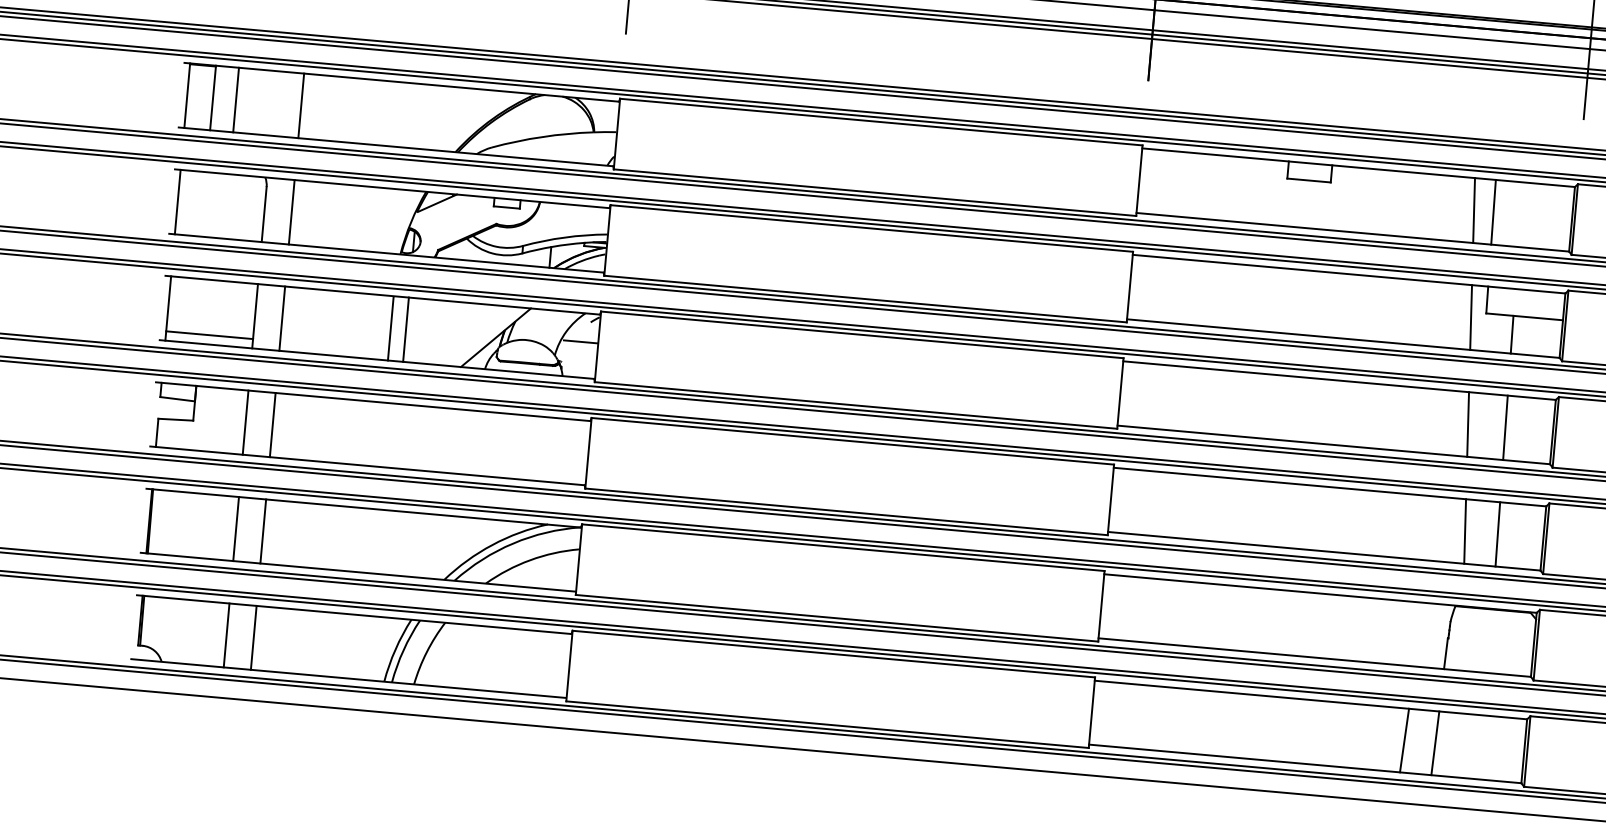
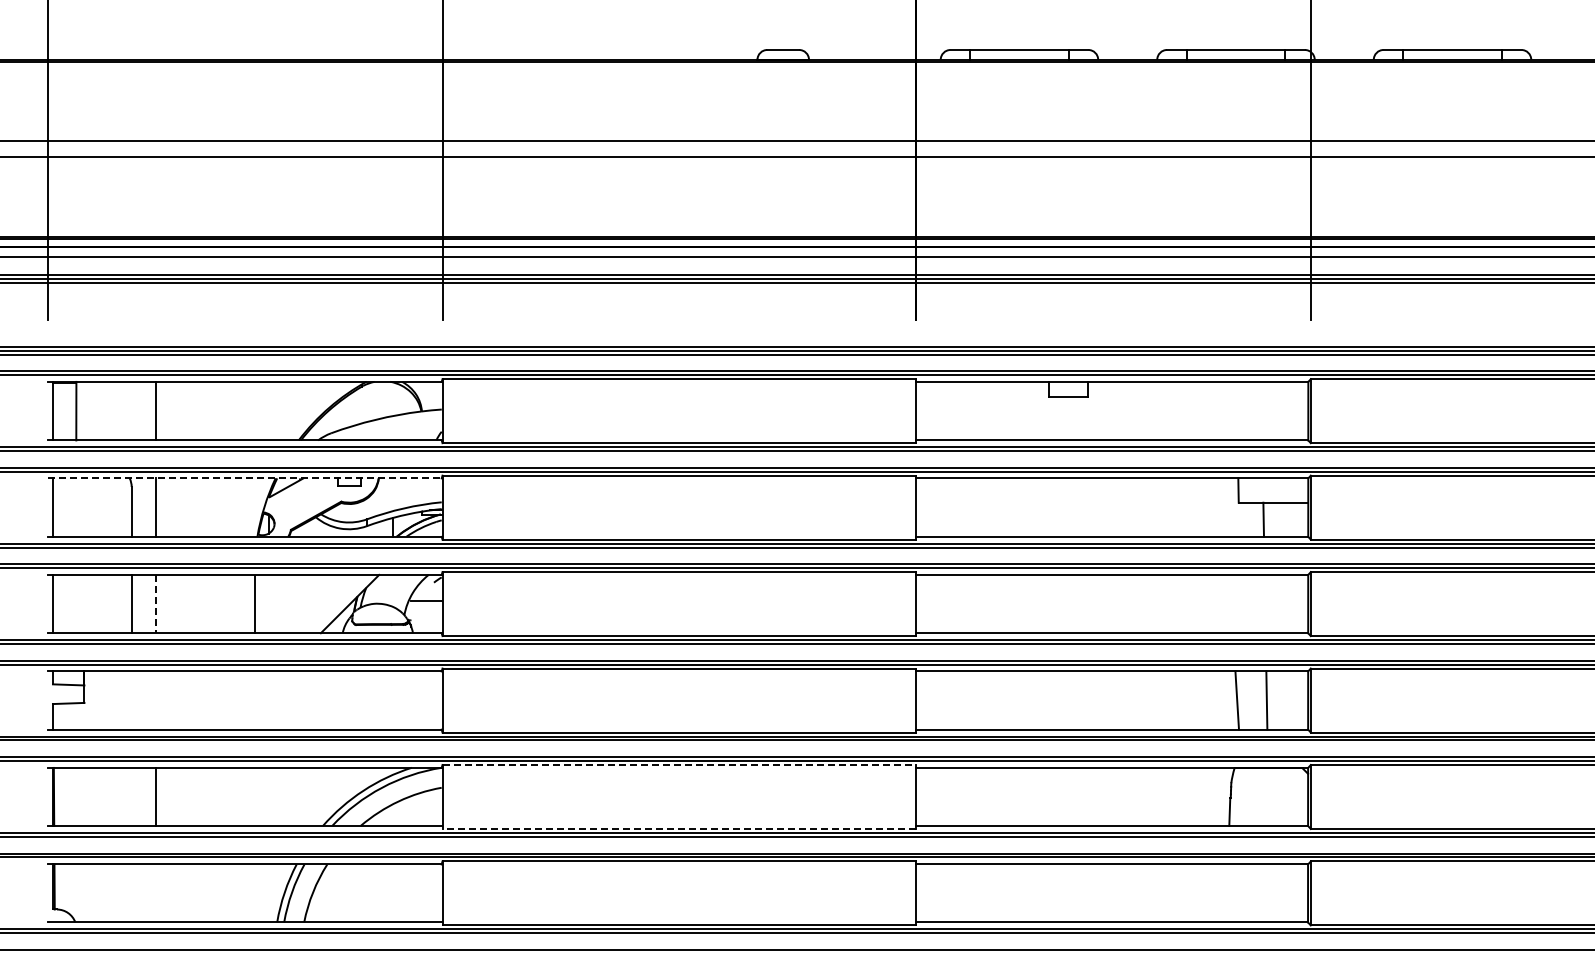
line: (236, 99) -> (97, 410), removed
line: (391, 188) -> (244, 478), solid -> dashed
line: (1474, 209) -> (1219, 410), removed
line: (1492, 211) -> (1236, 410), removed
line: (1471, 317) -> (1225, 507), removed
line: (282, 319) -> (156, 604), solid -> dashed
line: (406, 329) -> (268, 603), removed
line: (208, 334) -> (91, 624), removed
line: (245, 422) -> (131, 700), removed
line: (1468, 423) -> (1231, 603), removed
line: (272, 425) -> (156, 700), removed
line: (1504, 427) -> (1264, 603), removed
line: (235, 528) -> (131, 796), removed
line: (843, 548) -> (679, 765), solid -> dashed
line: (837, 617) -> (679, 828), solid -> dashed
line: (226, 635) -> (131, 893), removed
line: (253, 637) -> (156, 893), removed
line: (1404, 740) -> (1199, 893), removed
line: (1435, 743) -> (1227, 893), removed

